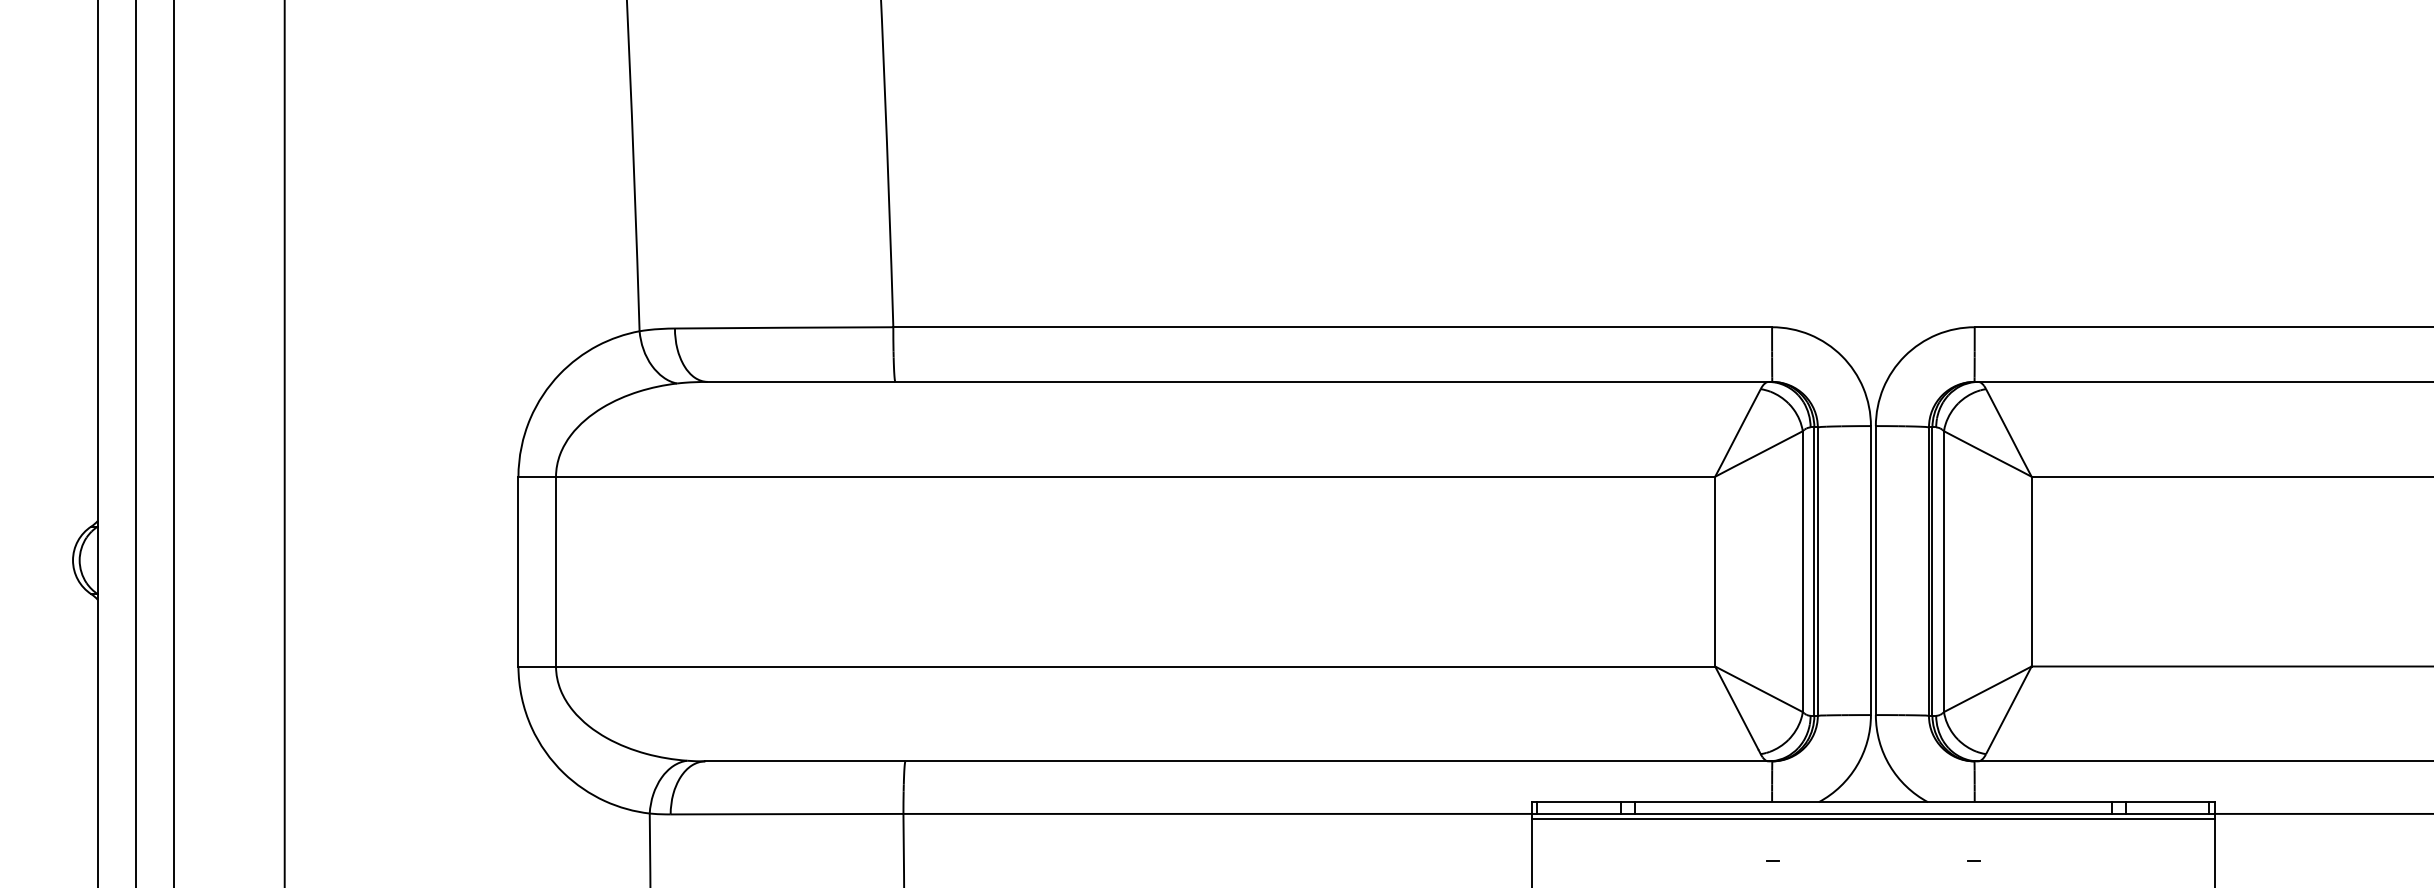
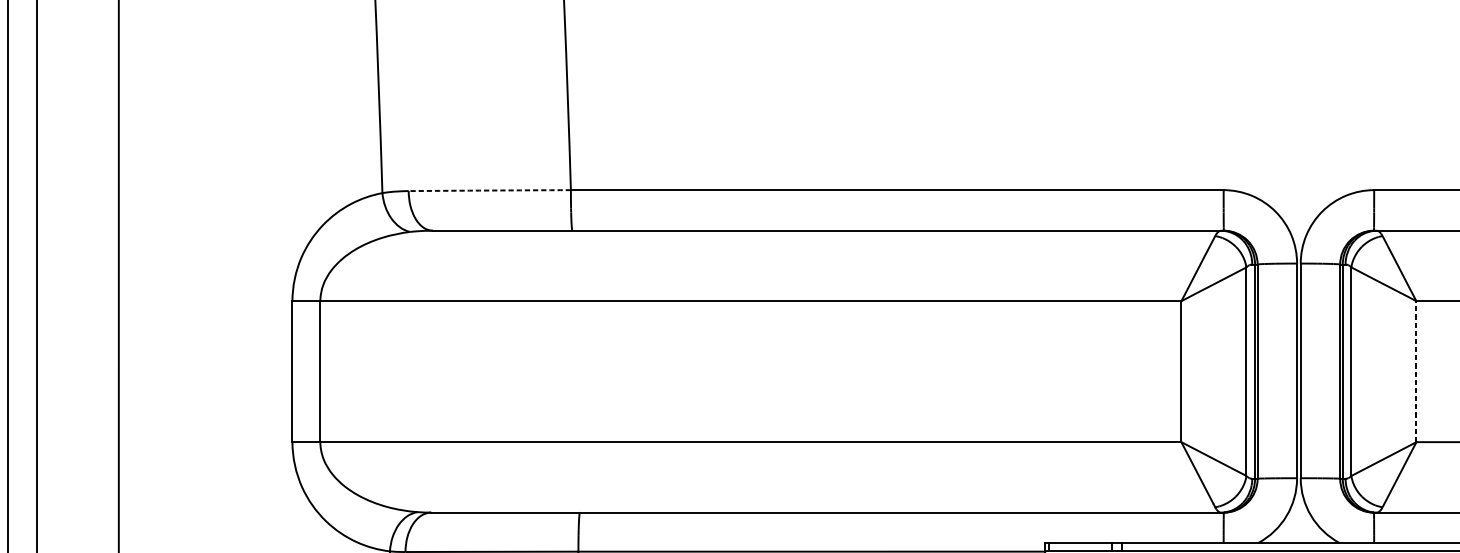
arc: (784, 327) -> (490, 190), solid -> dashed
line: (2031, 571) -> (1416, 371), solid -> dashed

